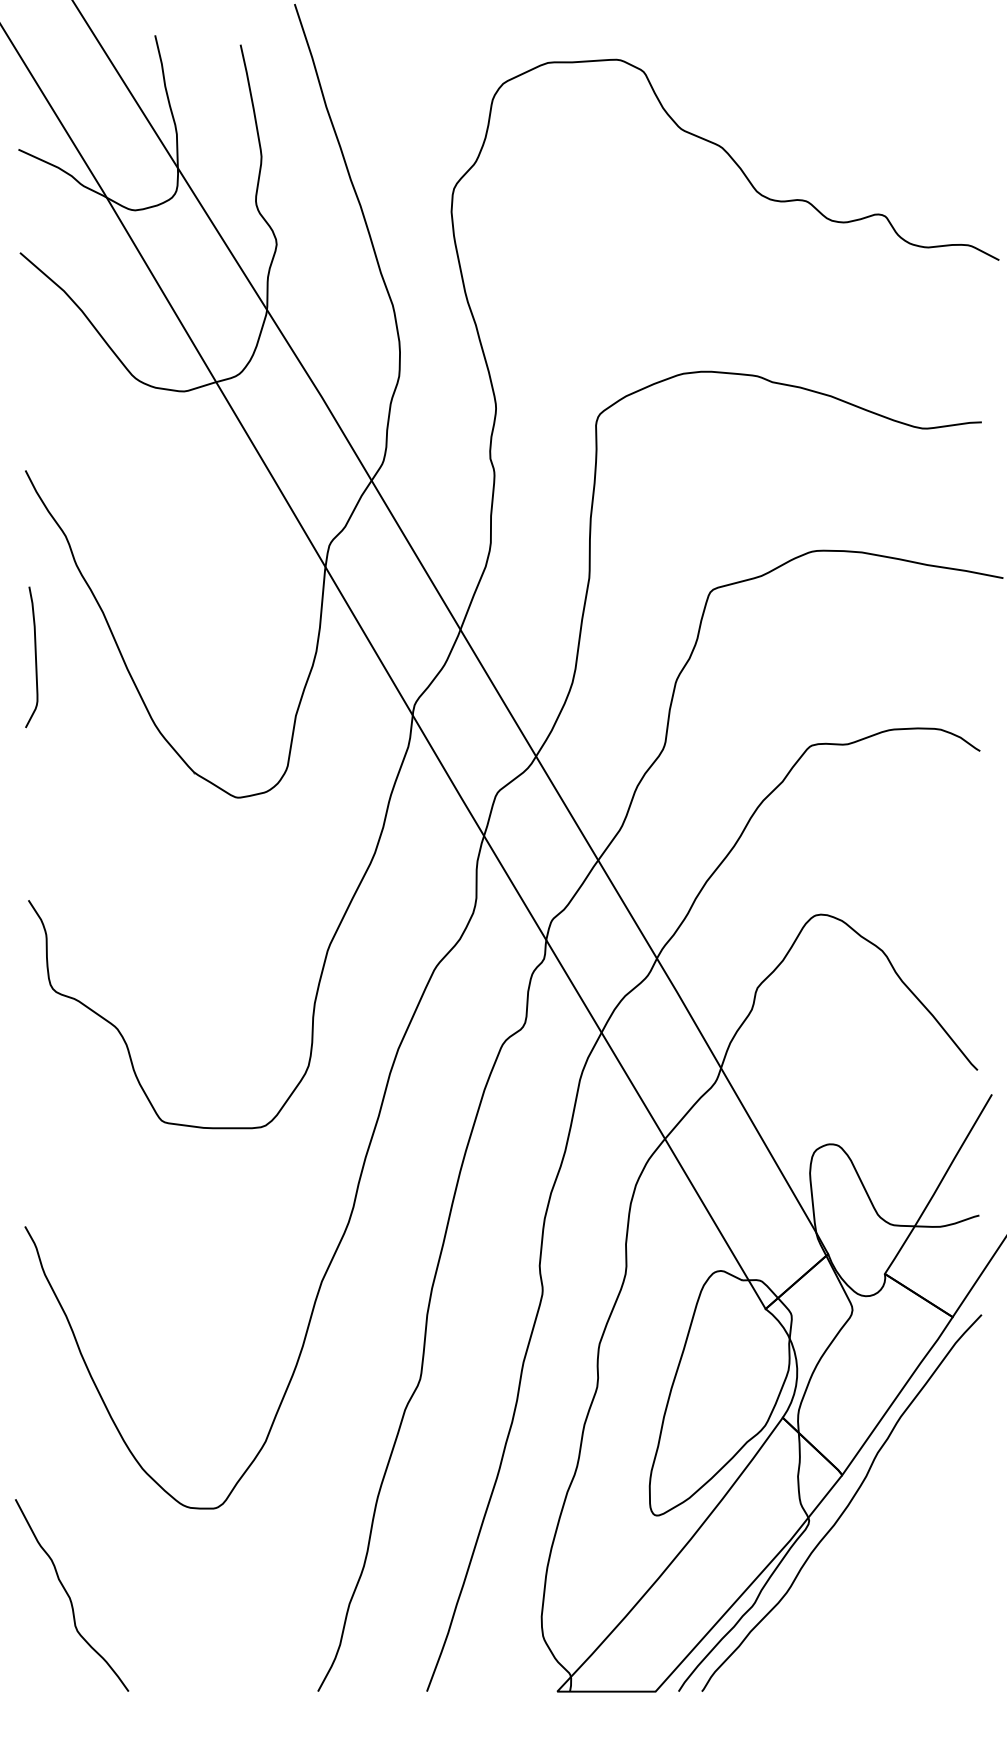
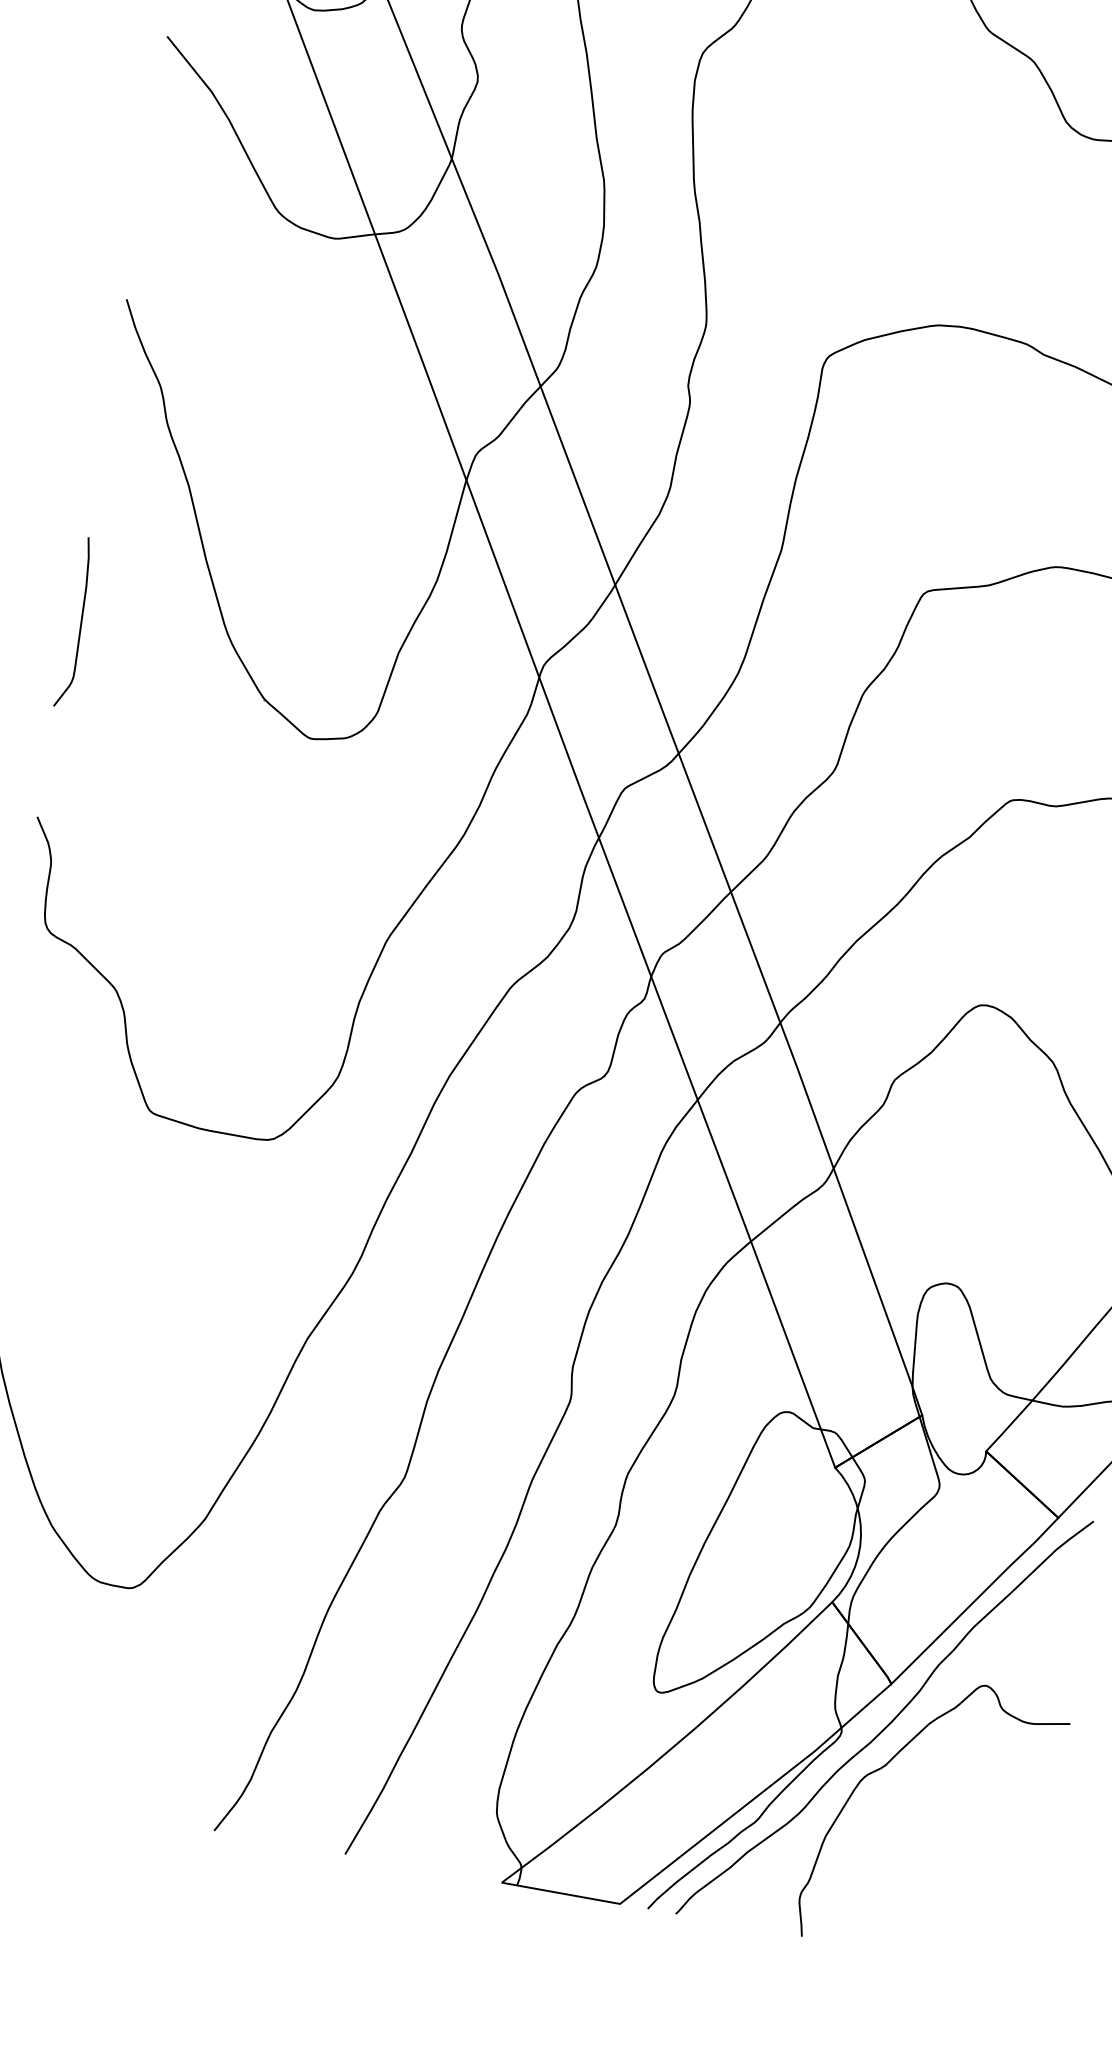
curve: (35, 657) -> (80, 623), moved
curve: (851, 1540) -> (888, 1764), added

